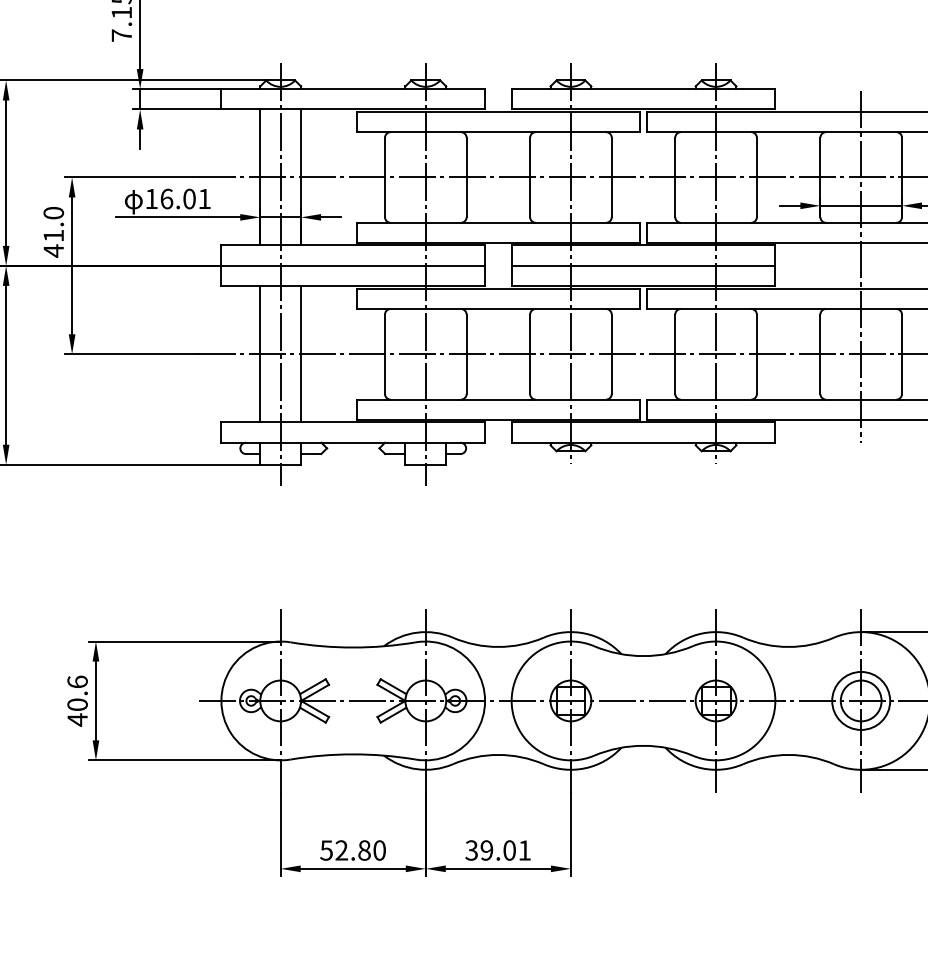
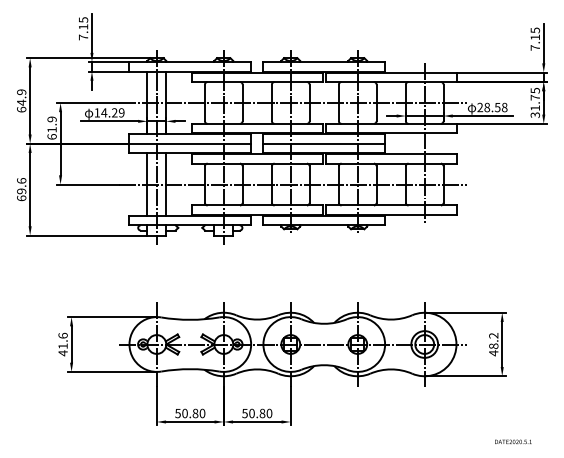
text: (184, 198) -> (112, 112), 16.01 -> 14.29
text: (52, 230) -> (51, 127), 41.0 -> 61.9
text: (76, 705) -> (62, 346), 40.6 -> 41.6
text: (340, 850) -> (184, 413), 52.80 -> 50.80
text: (498, 850) -> (257, 413), 39.01 -> 50.80

